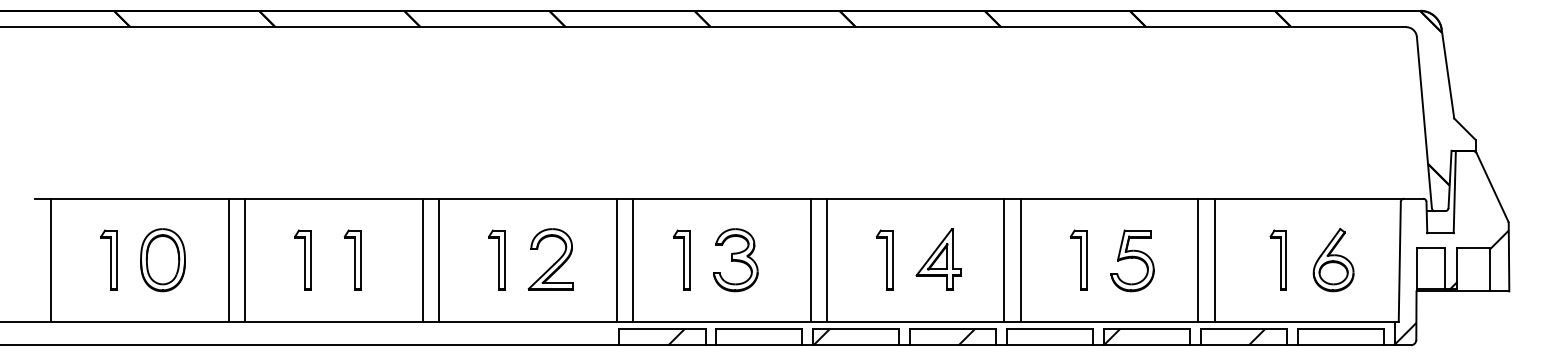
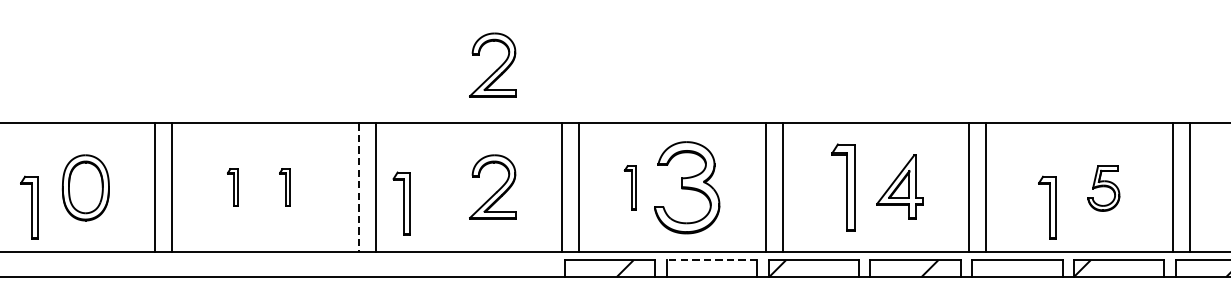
part: (550, 143) -> (492, 65), added
part: (108, 259) -> (28, 207), moved
part: (302, 259) -> (232, 187), size x0.6
part: (352, 259) -> (284, 187), size x0.6
part: (496, 259) -> (401, 202), moved
part: (681, 259) -> (630, 187), size x0.7
part: (884, 259) -> (843, 187), size x1.4
part: (1078, 259) -> (1047, 207), moved
line: (422, 260) -> (358, 188), solid -> dashed
part: (735, 260) -> (686, 188), size x1.4
part: (1132, 260) -> (1103, 188), size x0.7
line: (758, 329) -> (711, 260), solid -> dashed

